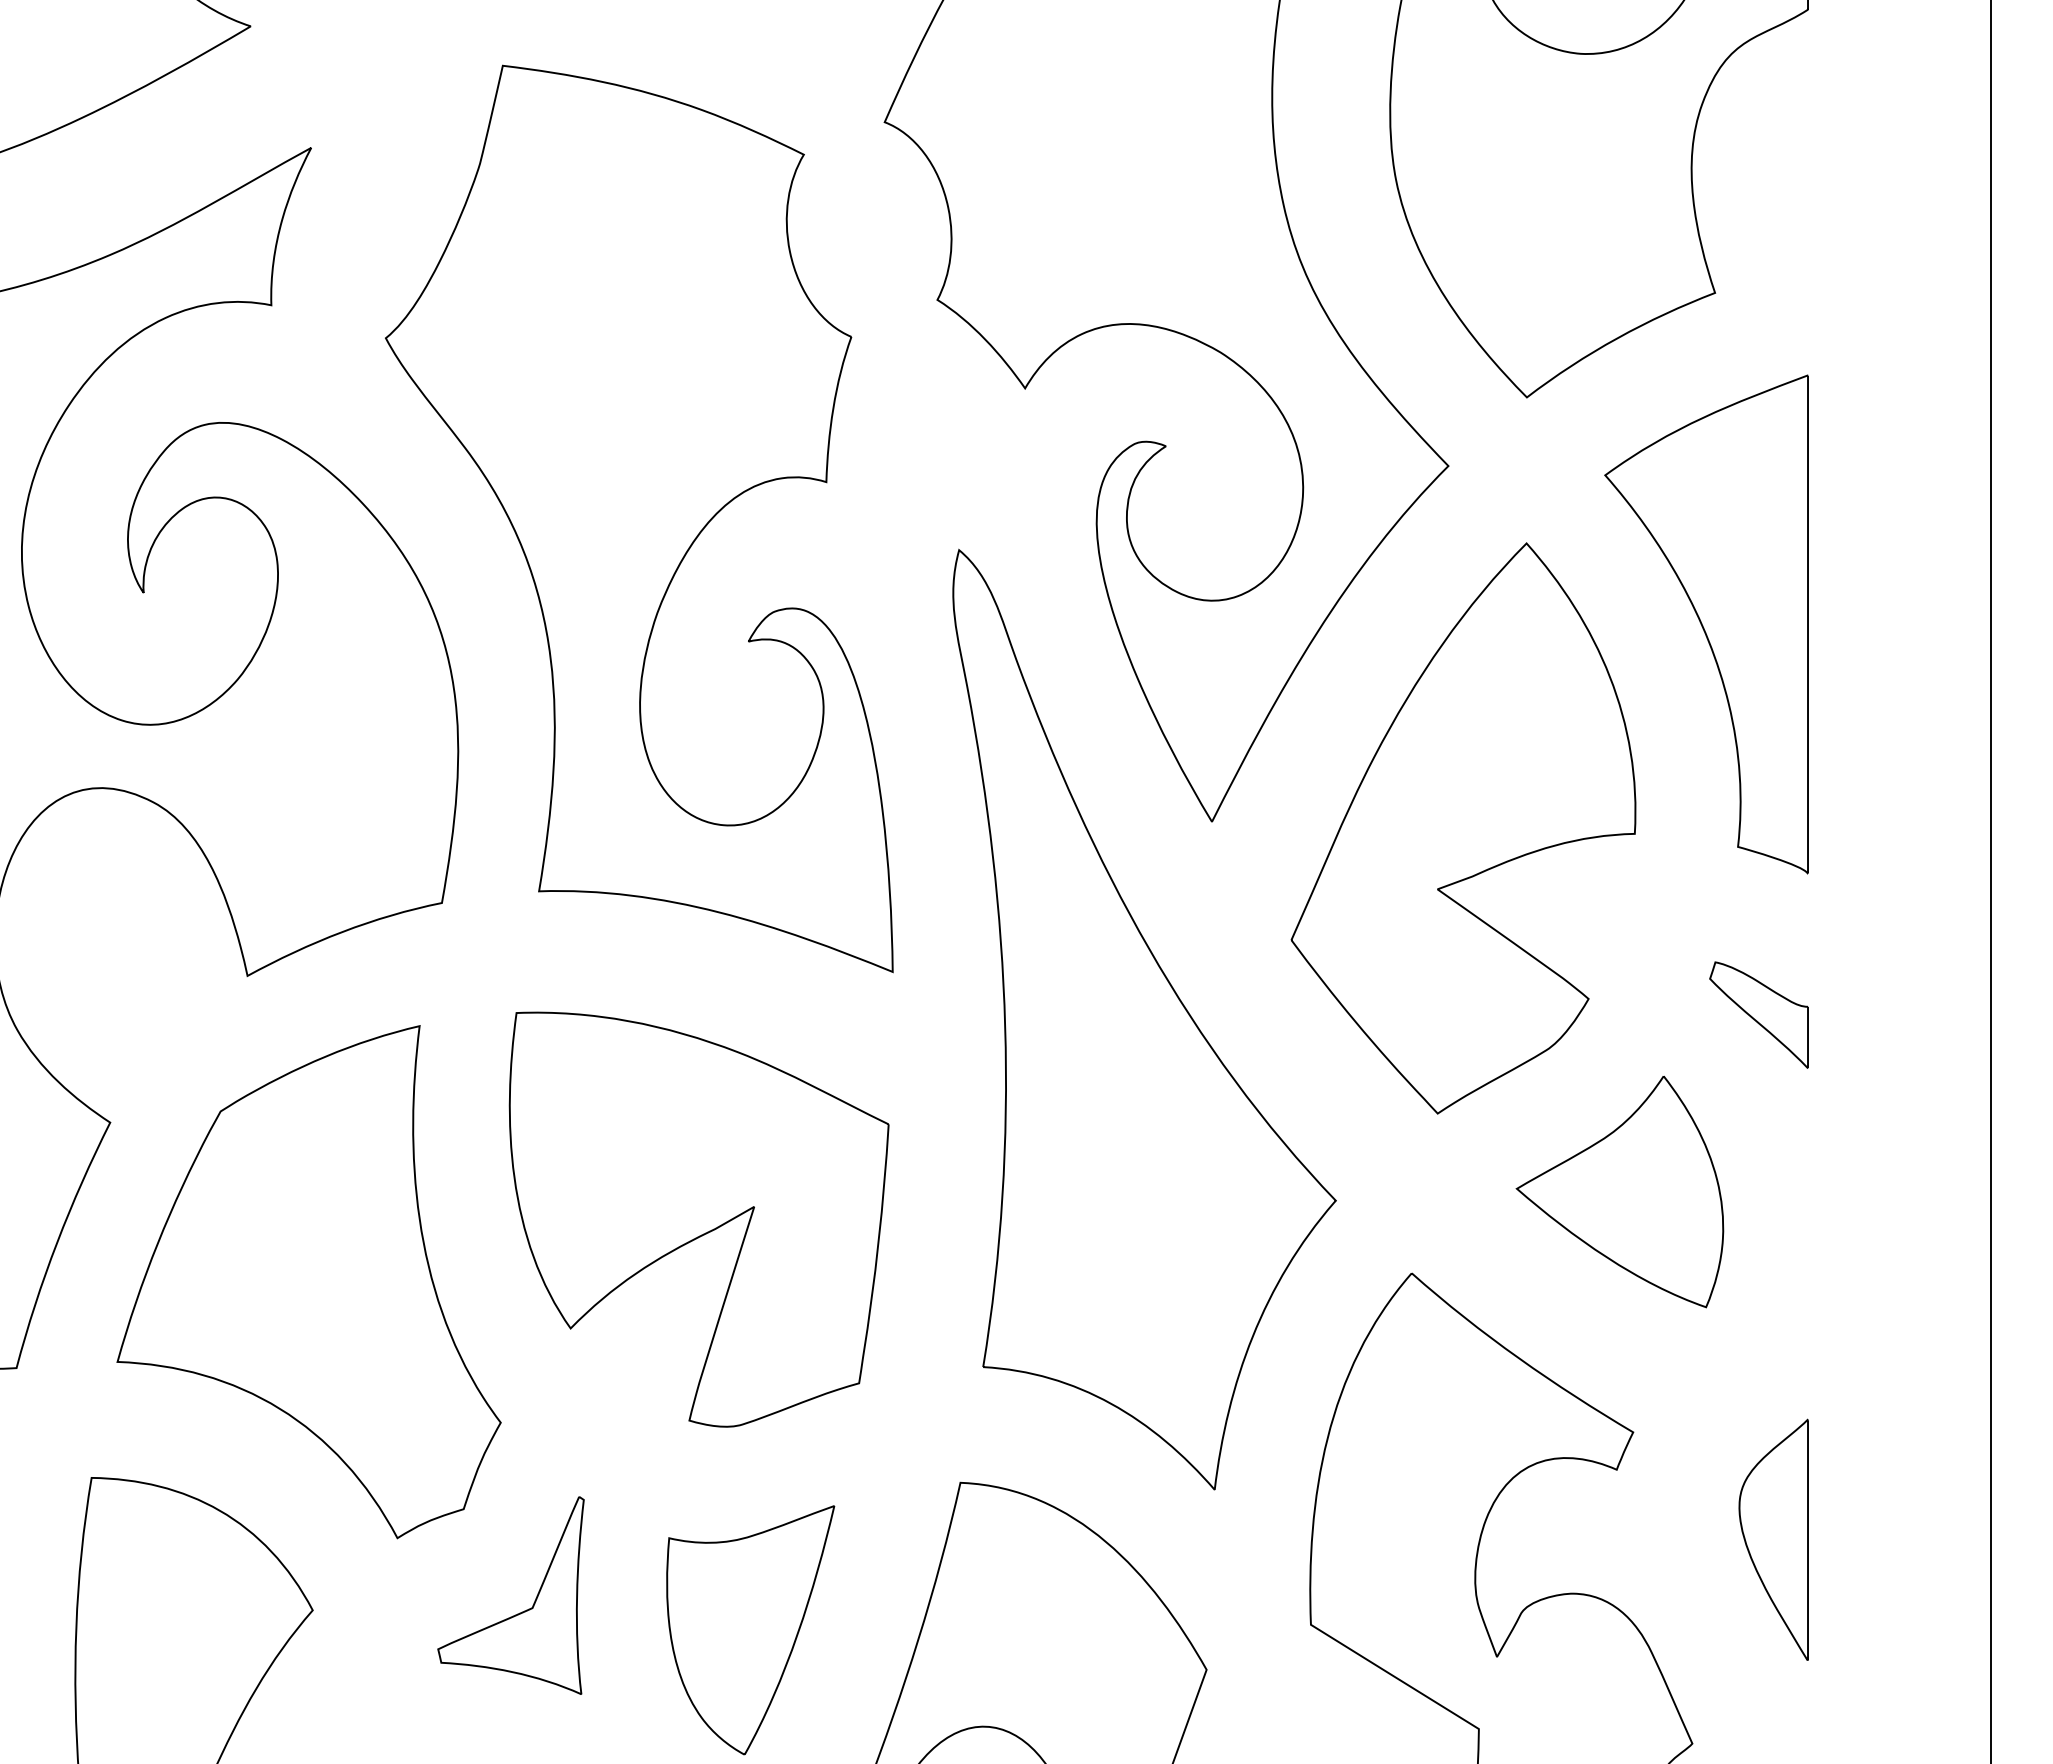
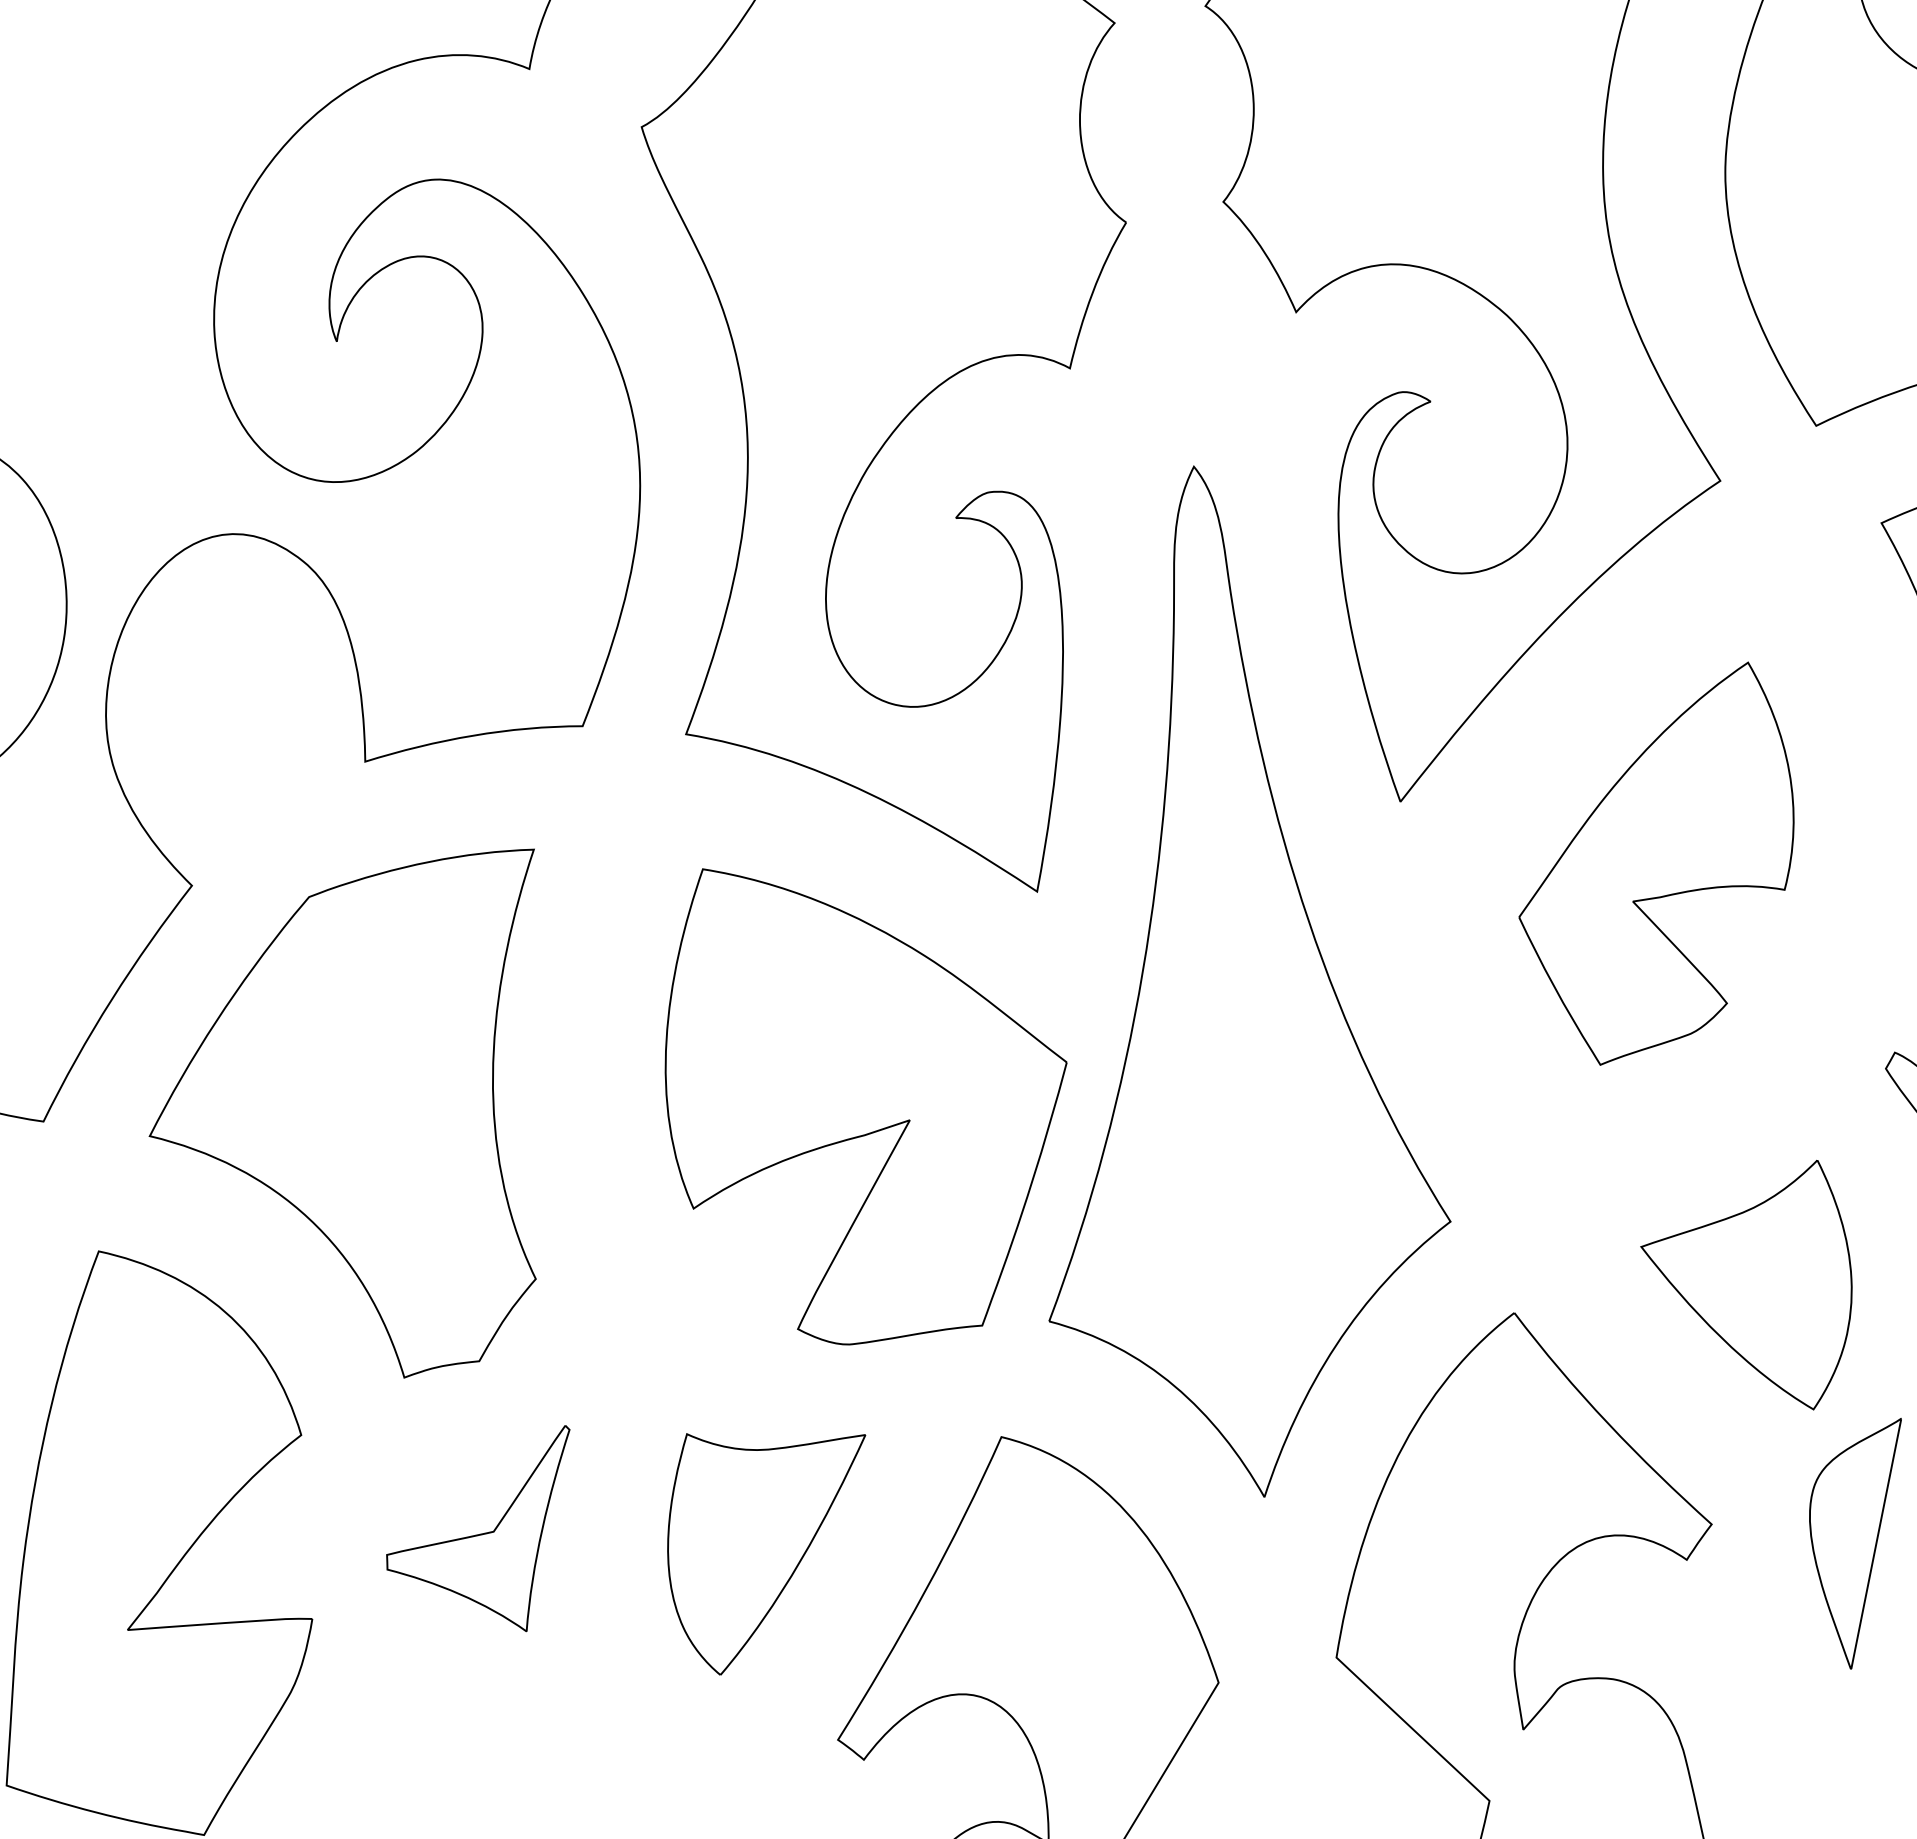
part: (1463, 828) -> (1660, 861), size x0.7
part: (698, 1219) -> (849, 1121), moved
part: (1773, 1539) -> (1840, 1536), moved
part: (519, 1612) -> (479, 1533), moved

